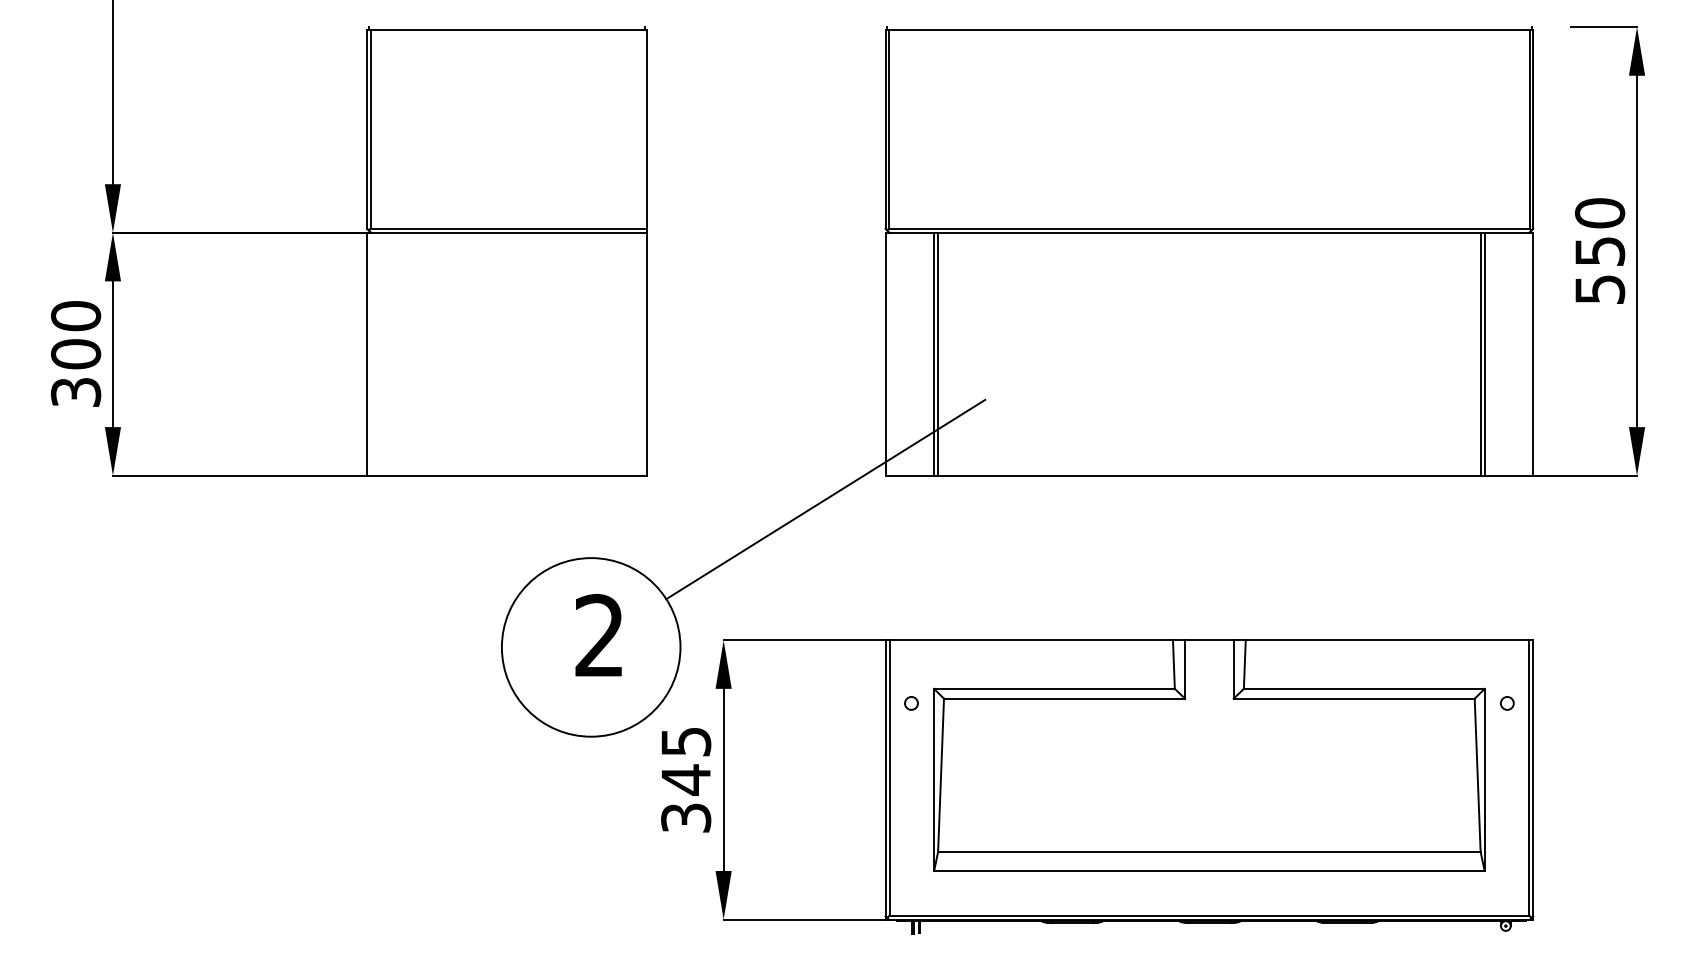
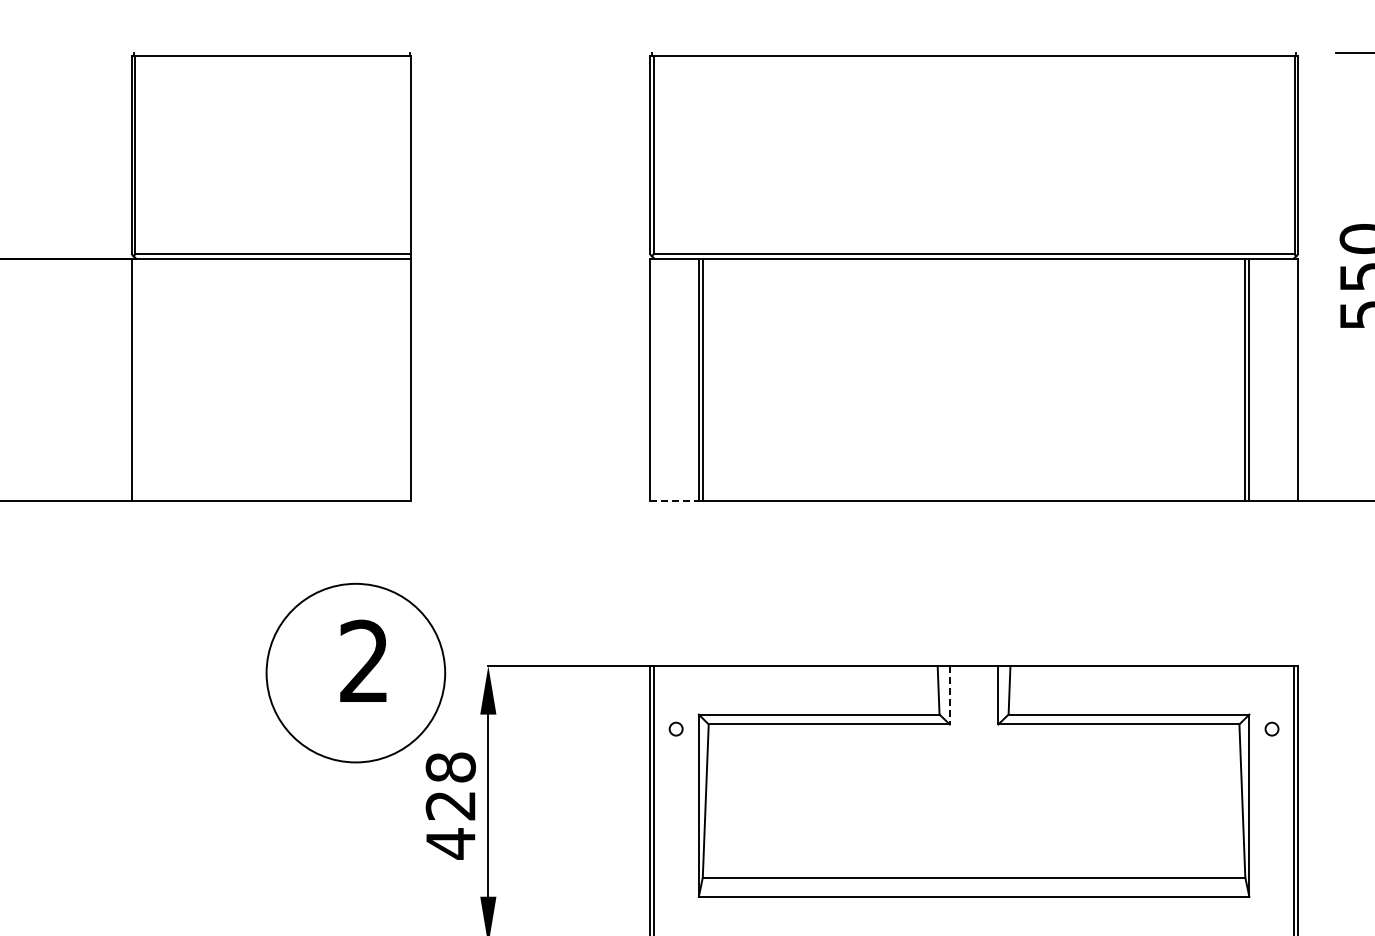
line: (910, 475) -> (675, 501), solid -> dashed
line: (825, 499) -> (590, 525), removed
line: (1185, 670) -> (950, 696), solid -> dashed
text: (686, 780) -> (451, 806), 345 -> 428

